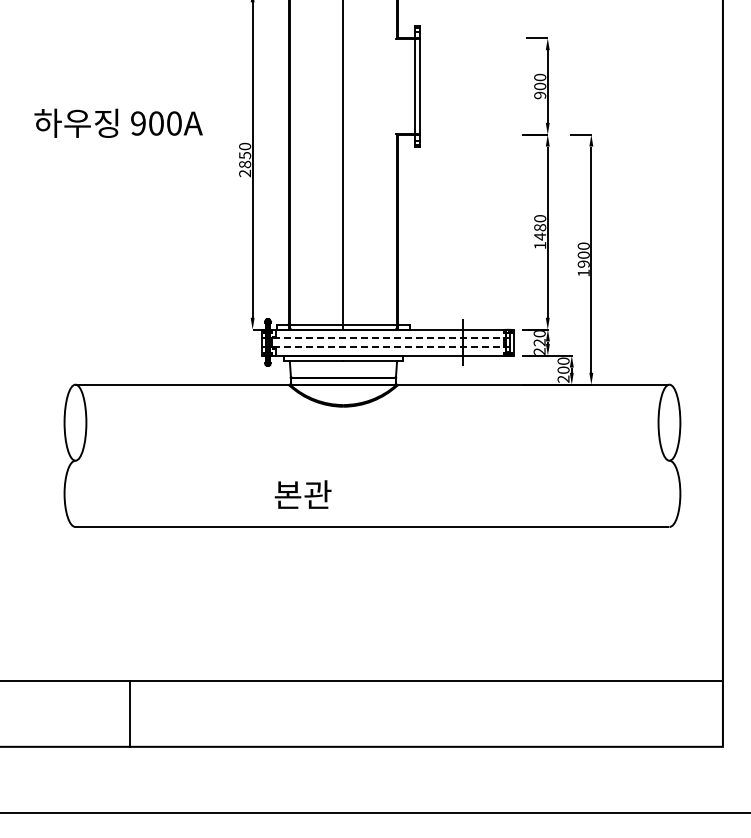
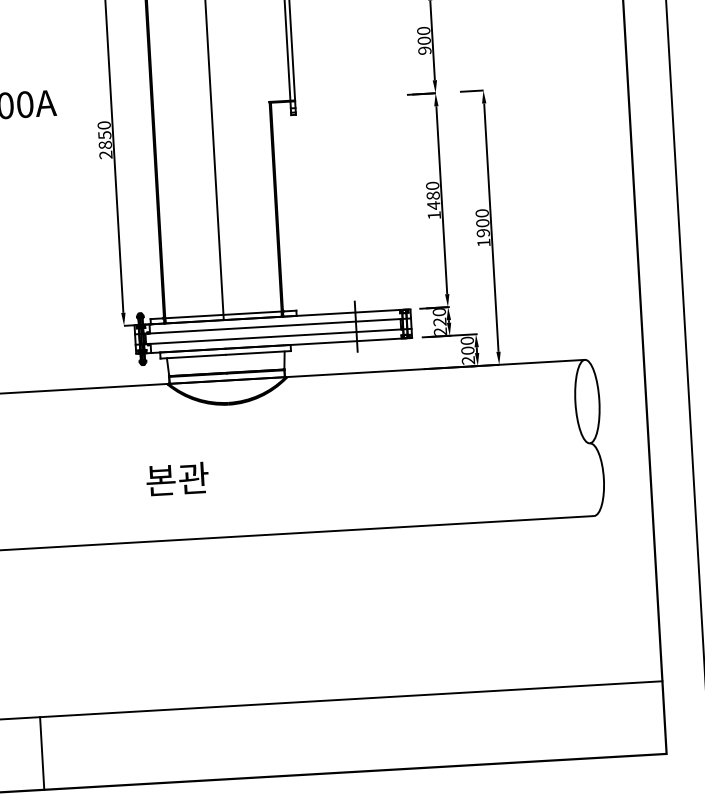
line: (387, 337) -> (272, 325), dashed -> solid
line: (387, 347) -> (273, 336), dashed -> solid
text: (302, 494) -> (176, 479), moved
line: (129, 713) -> (41, 753), moved

